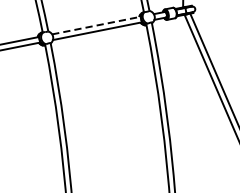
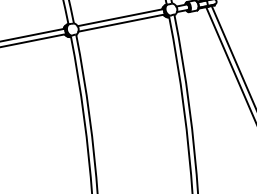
line: (96, 25) -> (120, 17), dashed -> solid

